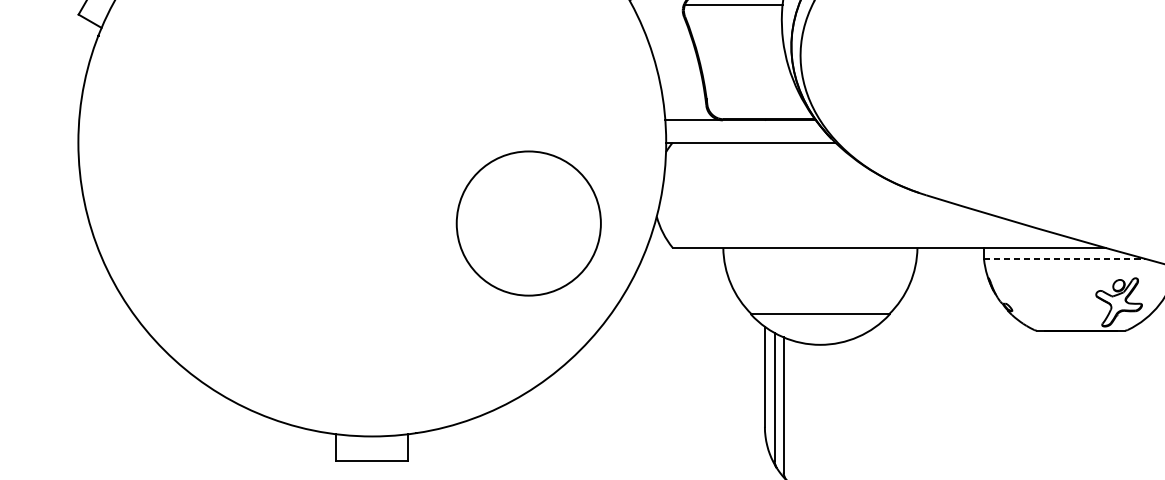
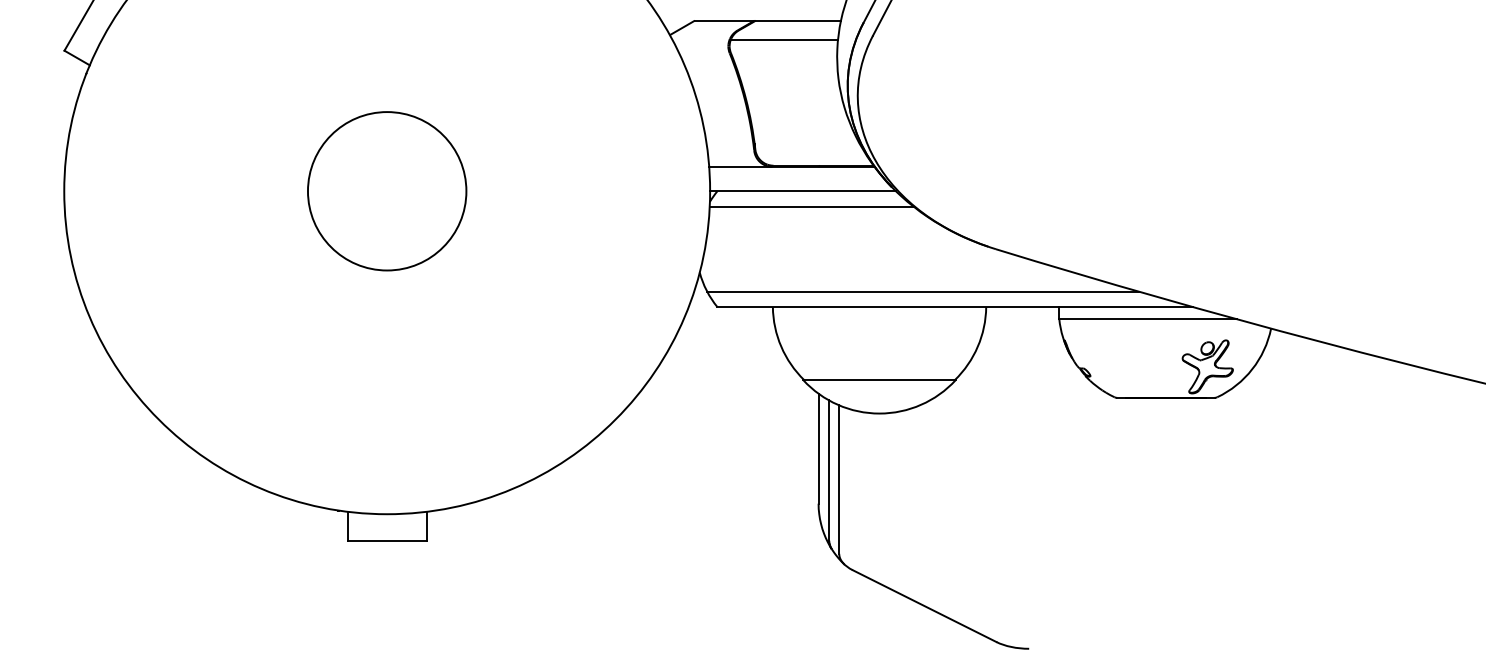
line: (758, 156) -> (811, 206), added
circle: (529, 223) -> (387, 191), moved
line: (860, 233) -> (923, 291), added
line: (1065, 259) -> (1148, 319), dashed -> solid

